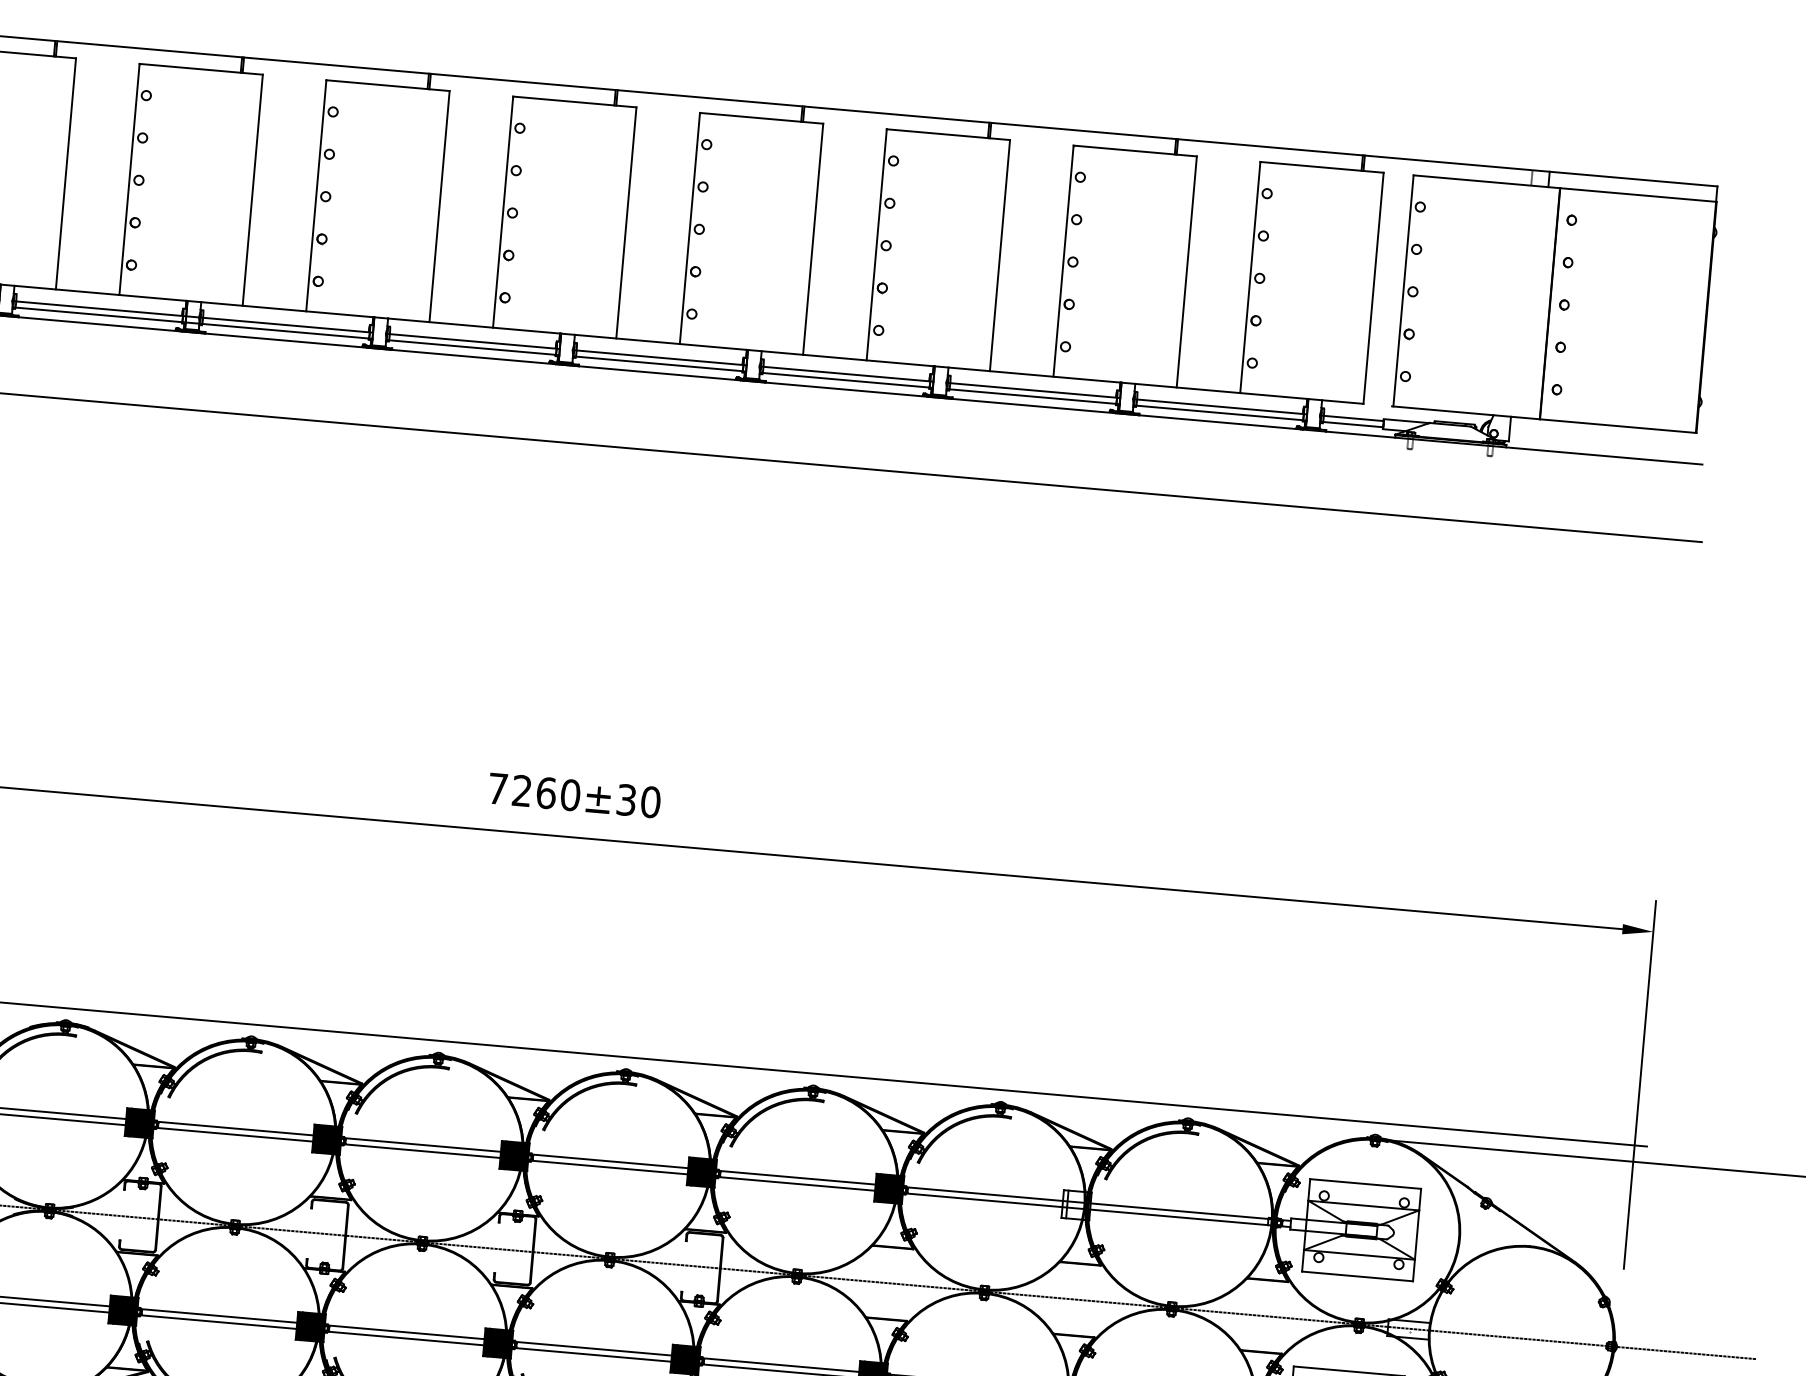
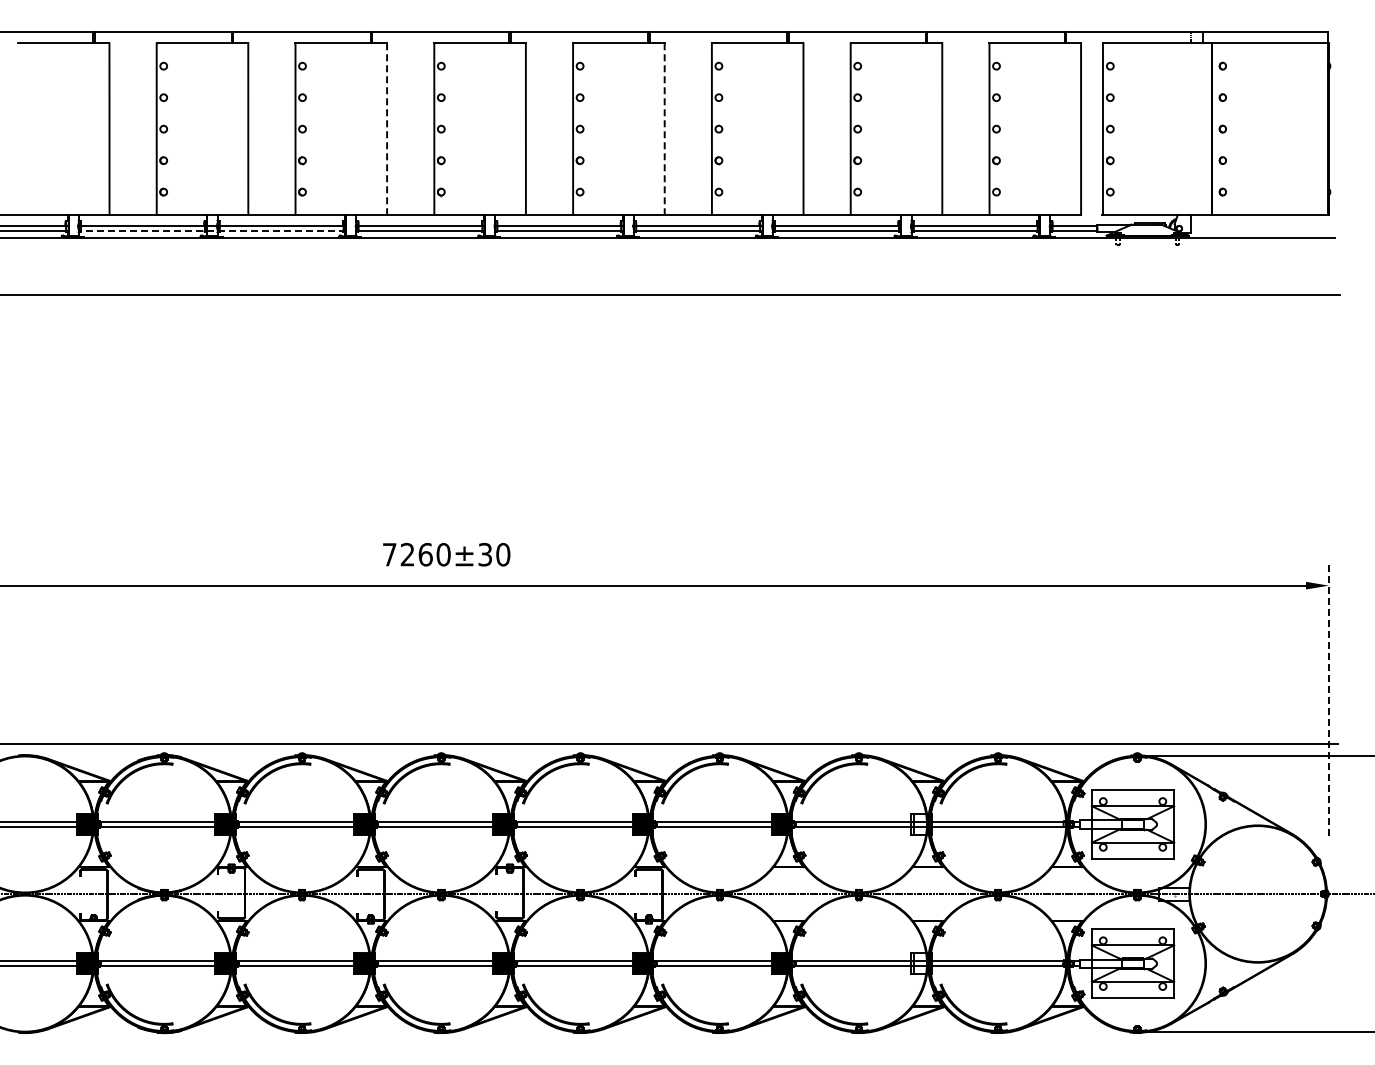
line: (440, 207) -> (387, 129), solid -> dashed
line: (812, 239) -> (664, 129), solid -> dashed
line: (192, 322) -> (212, 230), solid -> dashed
text: (574, 795) -> (446, 554), moved
line: (1639, 1085) -> (1328, 699), solid -> dashed

